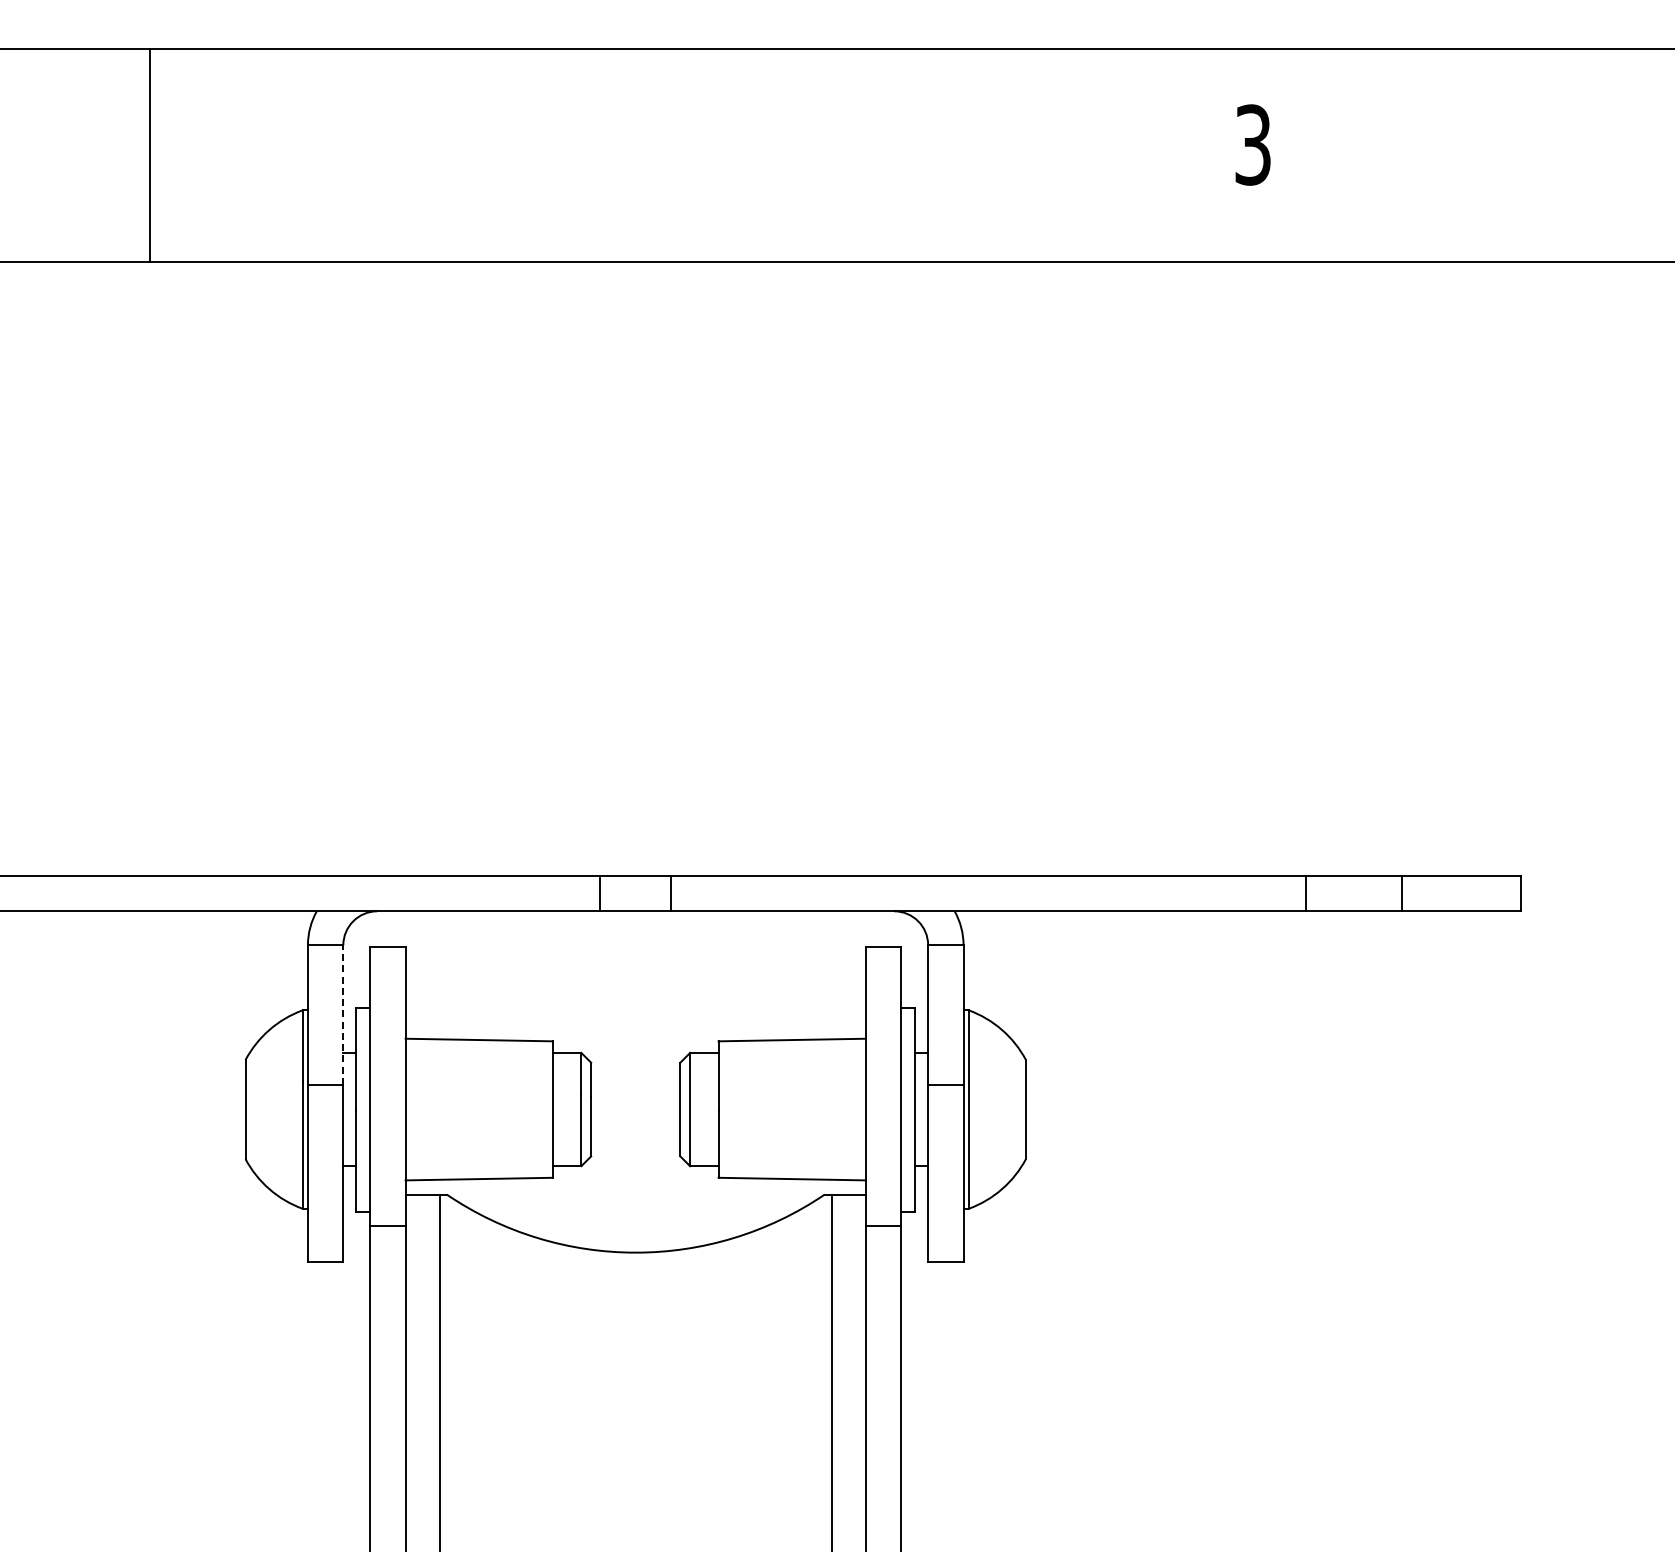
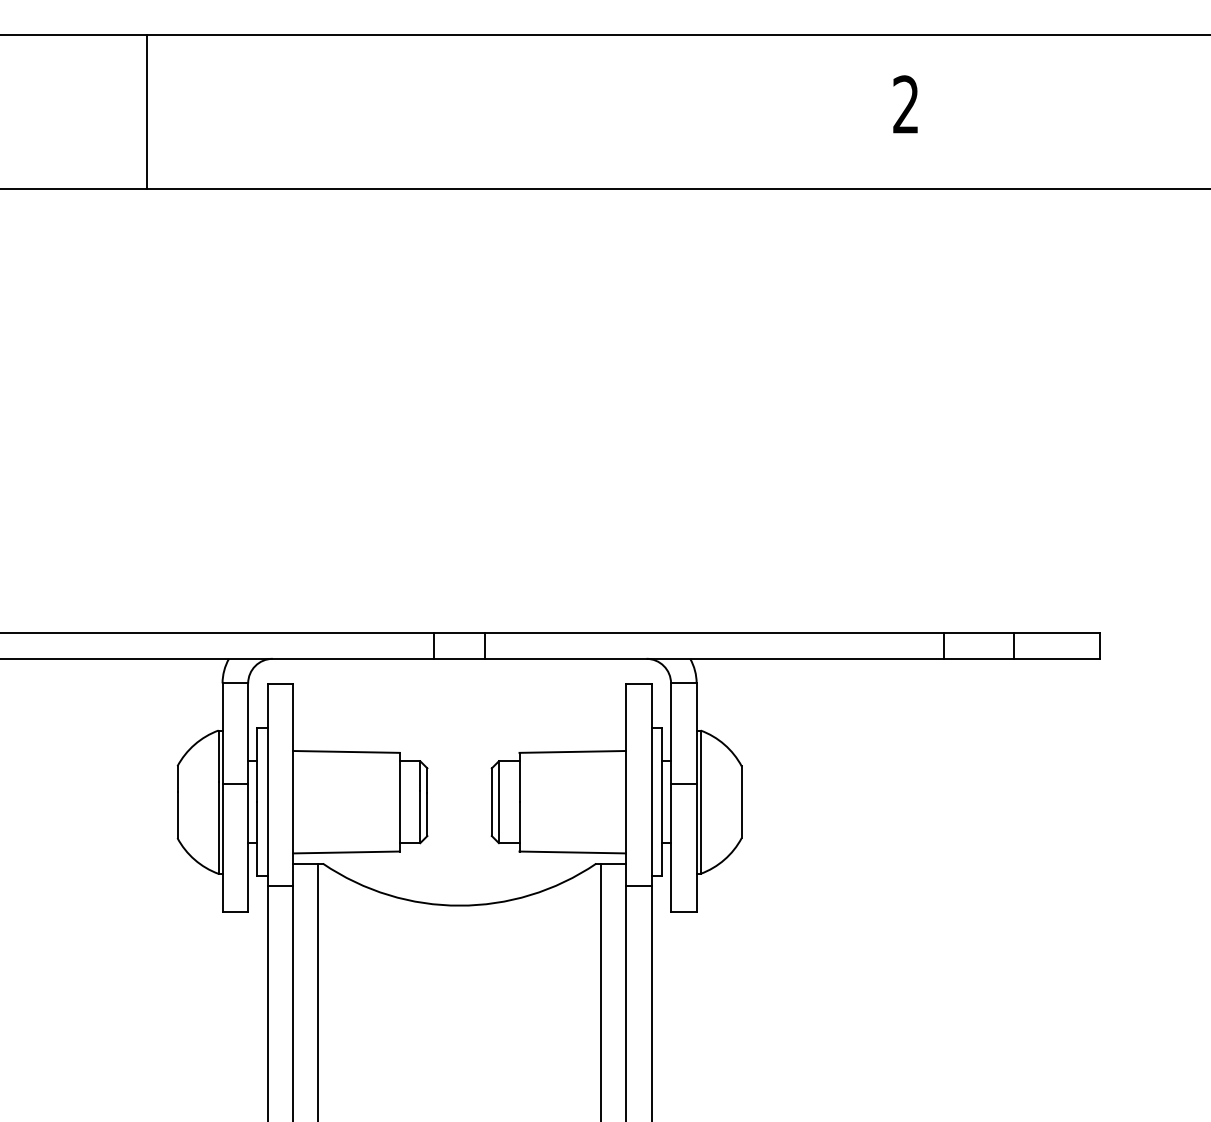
text: (1252, 144) -> (905, 104), 3 -> 2
line: (150, 155) -> (147, 112), moved
line: (343, 1015) -> (248, 734), dashed -> solid

